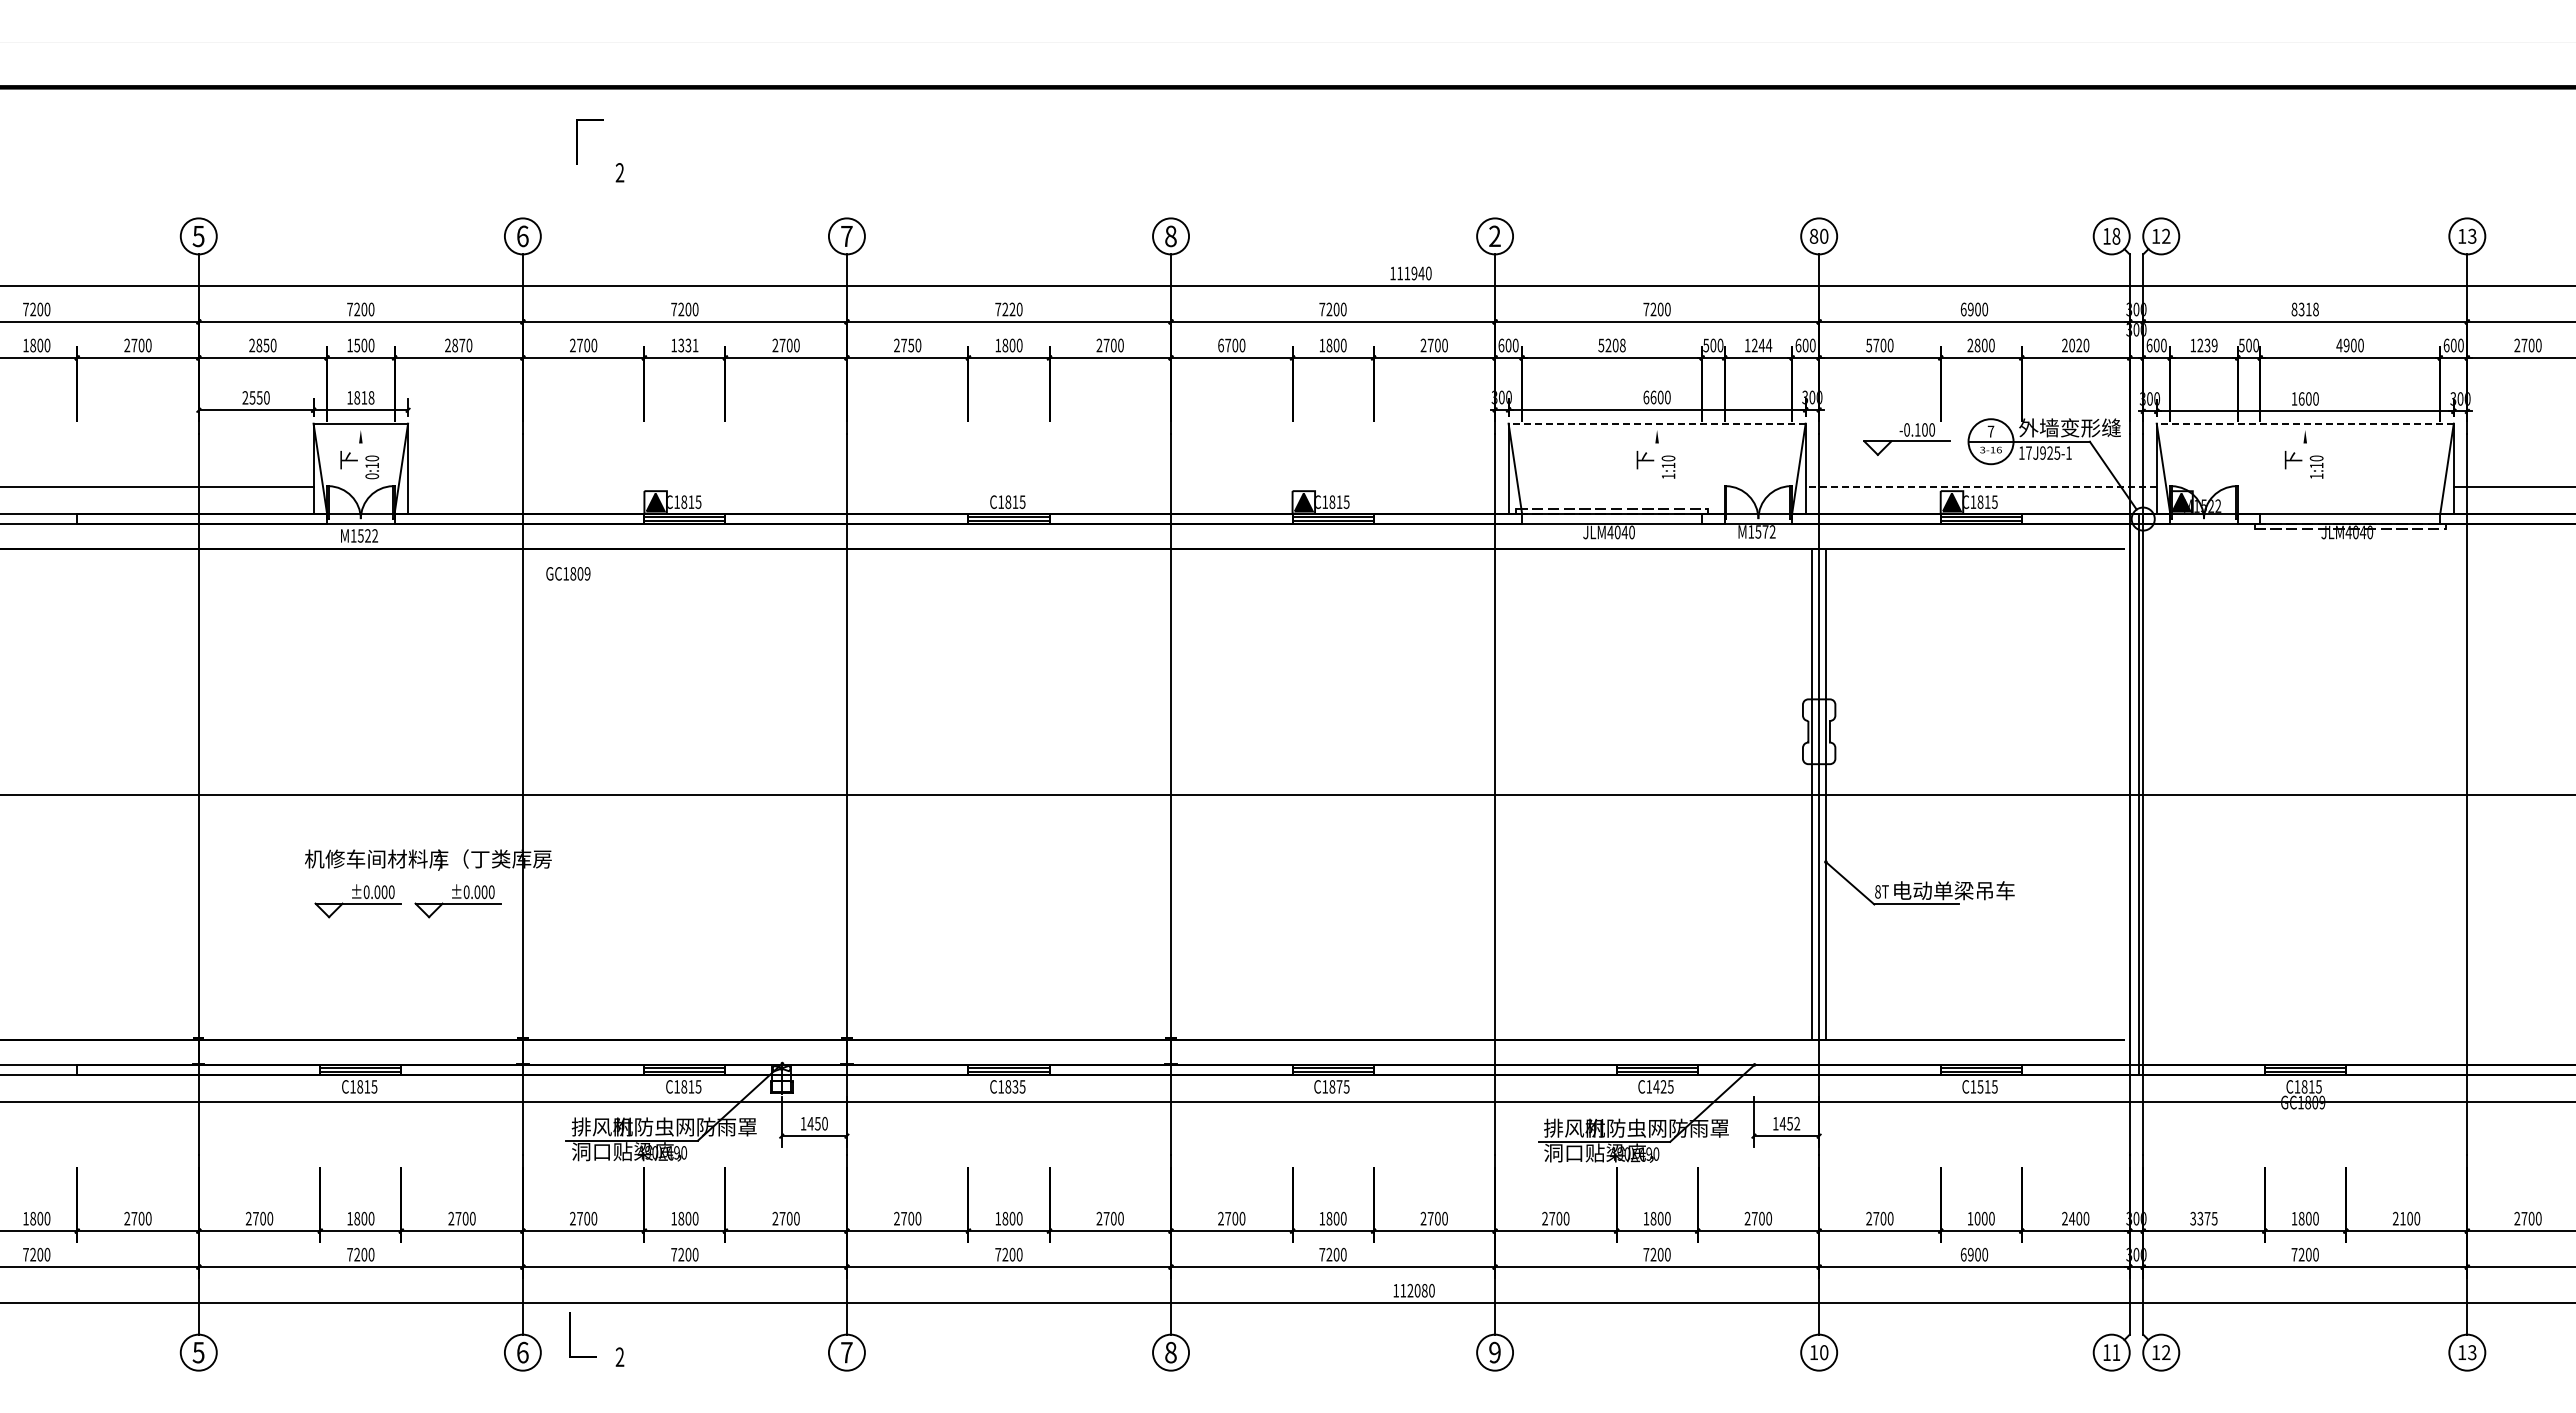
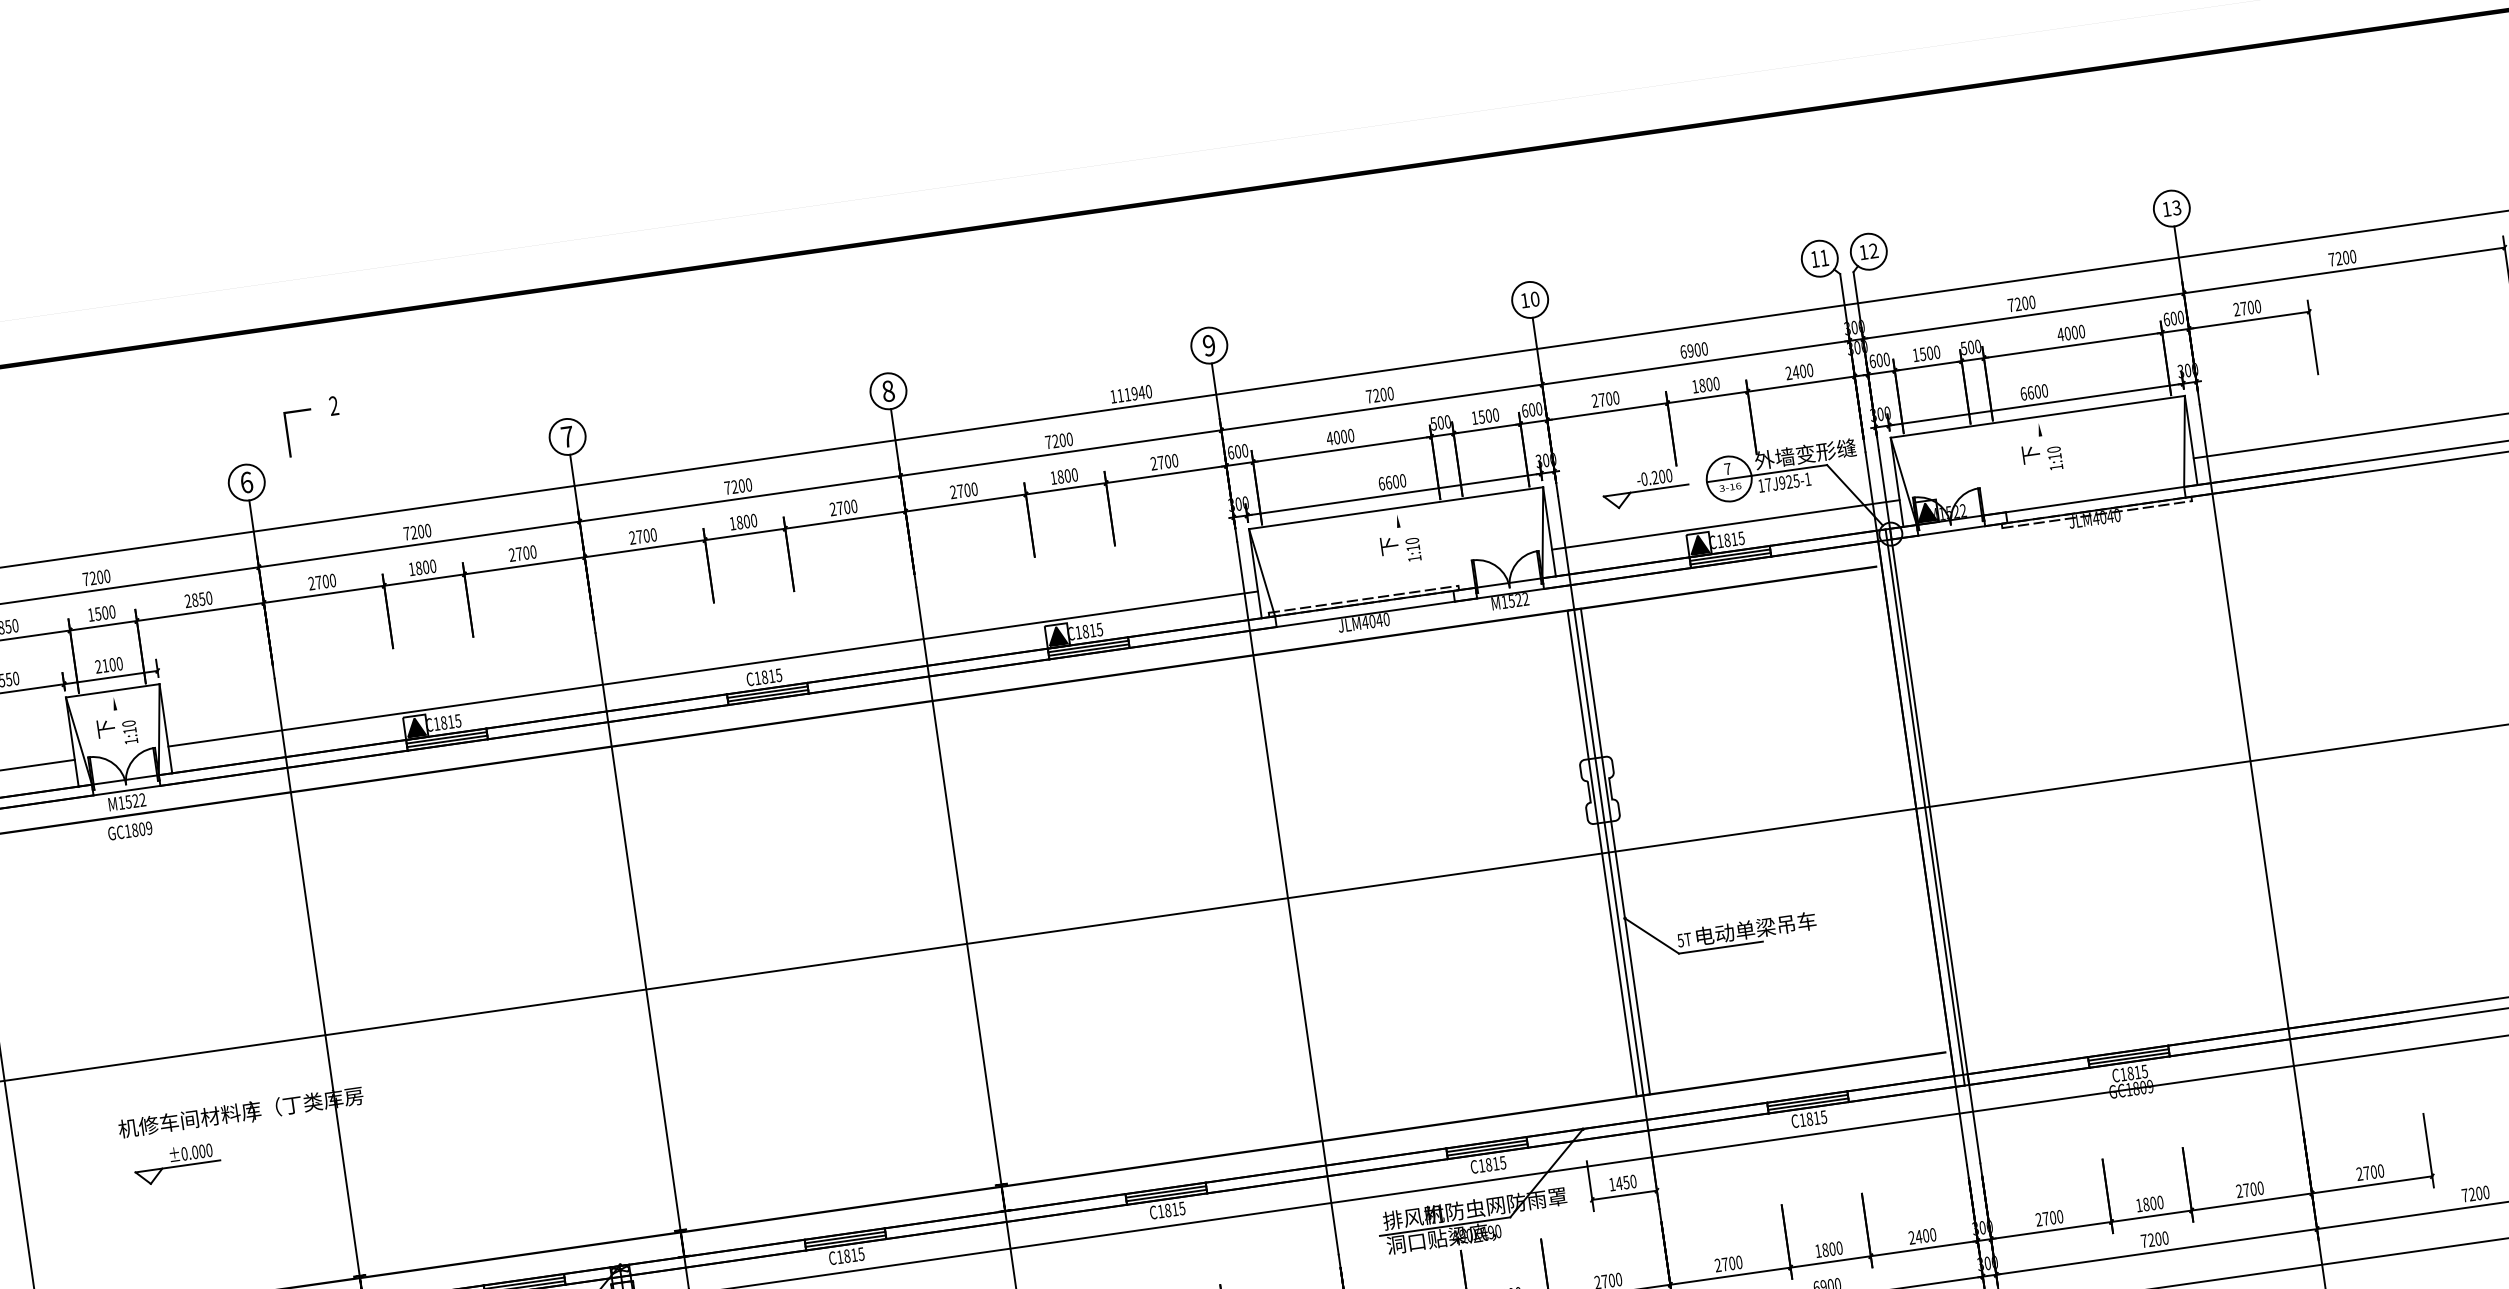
line: (577, 141) -> (288, 434), moved
text: (1813, 235) -> (1524, 299), 80 -> 10
text: (2116, 235) -> (1824, 257), 18 -> 11
text: (1494, 236) -> (1208, 345), 2 -> 9
text: (1012, 309) -> (741, 485), 7220 -> 7200
text: (2304, 309) -> (2020, 303), 8318 -> 7200
text: (462, 345) -> (202, 599), 2870 -> 2850
text: (688, 345) -> (426, 567), 1331 -> 1800
text: (911, 345) -> (646, 535), 2750 -> 2700
text: (1220, 345) -> (952, 492), 6700 -> 2700
text: (1611, 345) -> (1339, 437), 5208 -> 4000
text: (1761, 345) -> (1488, 416), 1244 -> 1500
text: (1869, 345) -> (1595, 400), 5700 -> 2700
text: (1970, 345) -> (1695, 386), 2800 -> 1800
text: (2075, 345) -> (1799, 371), 2020 -> 2400
text: (2207, 345) -> (1929, 353), 1239 -> 1500
text: (2346, 345) -> (2067, 333), 4900 -> 4000
text: (360, 397) -> (108, 664), 1818 -> 2100
text: (2294, 398) -> (2023, 393), 1600 -> 6600
line: (1657, 423) -> (1396, 507), dashed -> solid
line: (2305, 423) -> (2038, 416), dashed -> solid
text: (1917, 429) -> (1654, 477), -0.100 -> -0.200
text: (372, 476) -> (131, 741), 0:10 -> 1:10
line: (958, 486) -> (713, 668), added
line: (1981, 486) -> (1726, 524), dashed -> solid
text: (1765, 531) -> (1518, 599), M1572 -> M1522
text: (568, 573) -> (130, 830), moved
text: (1877, 891) -> (1680, 940), 8T -> 5T
part: (457, 901) -> (275, 1150), removed
text: (1015, 1086) -> (854, 1254), C1835 -> C1815
text: (1339, 1086) -> (1175, 1209), C1875 -> C1815
text: (1659, 1086) -> (1491, 1164), C1425 -> C1815
text: (1980, 1086) -> (1809, 1118), C1515 -> C1815
text: (1797, 1123) -> (1633, 1181), 1452 -> 1450
text: (1977, 1218) -> (1825, 1249), 1000 -> 1800
text: (2203, 1218) -> (2049, 1218), 3375 -> 2700
text: (2402, 1218) -> (2246, 1190), 2100 -> 2700

